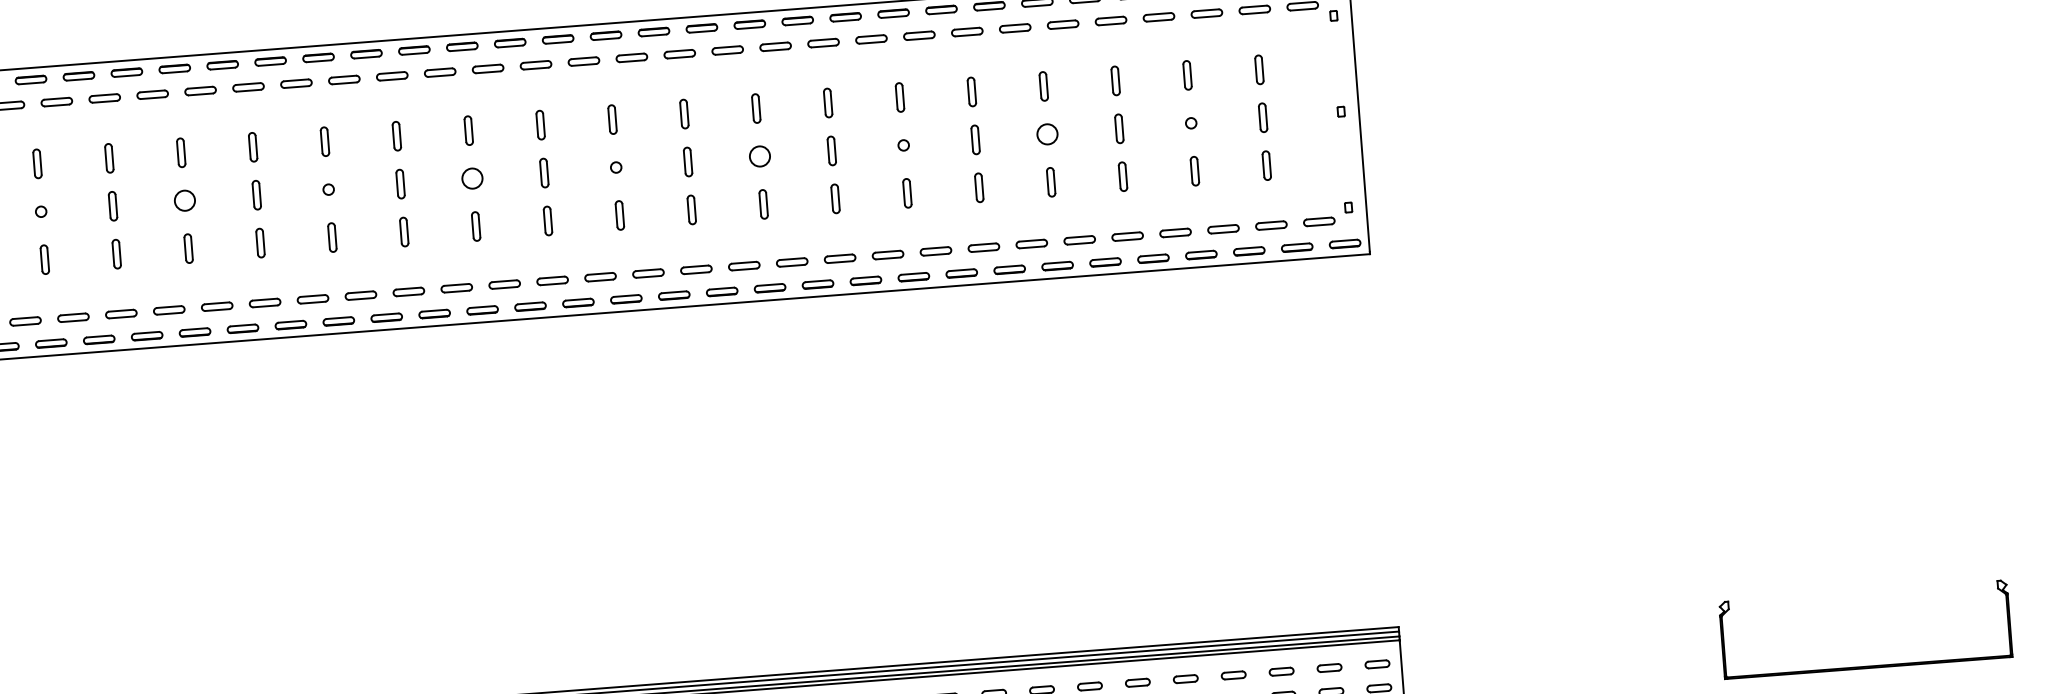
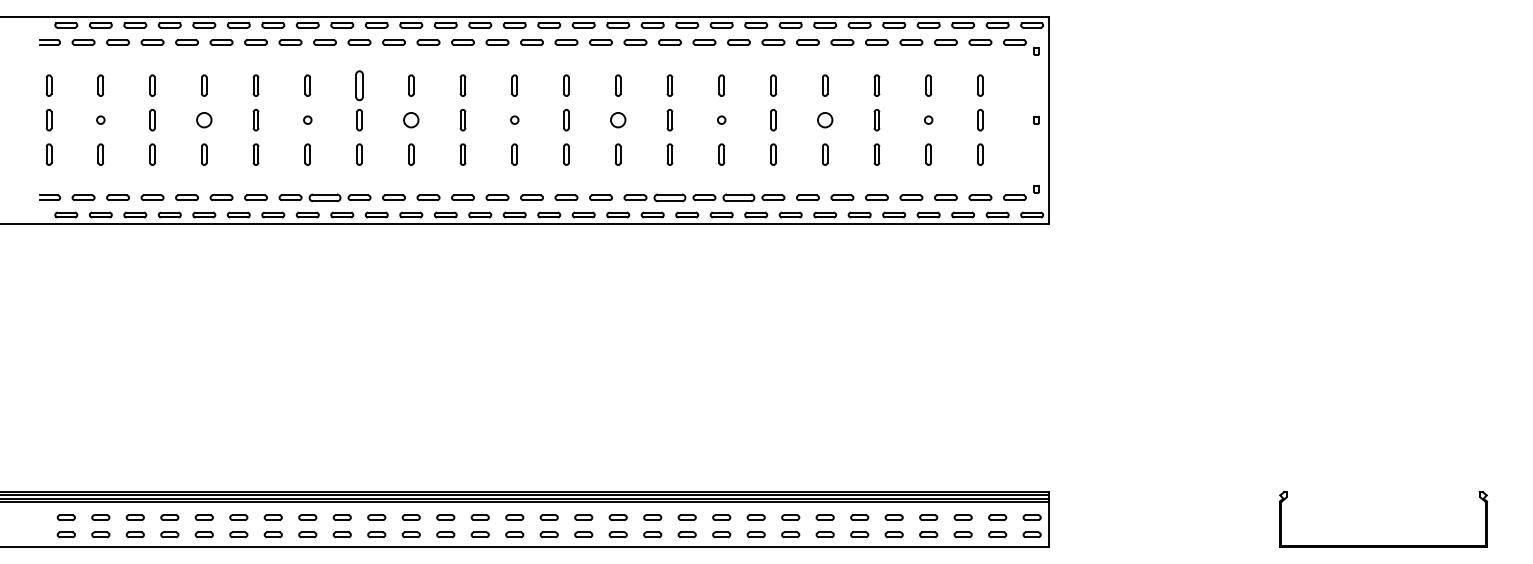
part: (396, 135) -> (359, 85), size x1.4
part: (935, 251) -> (738, 197), size x1.4
part: (839, 258) -> (669, 197), size x1.4
part: (360, 295) -> (324, 197), size x1.4

